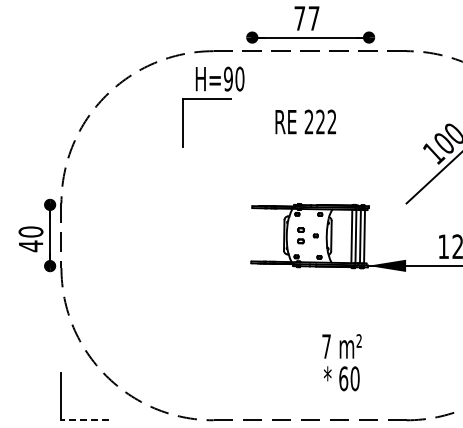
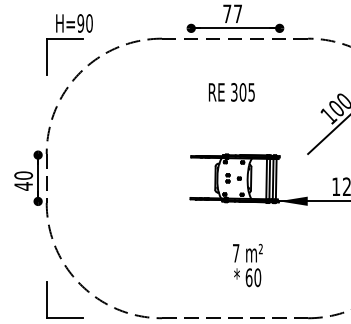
part: (213, 99) -> (69, 38), moved
text: (320, 121) -> (242, 91), 222 -> 305
part: (300, 235) -> (227, 178), size x0.71
text: (341, 362) -> (247, 265), moved
line: (85, 420) -> (64, 318), dashed -> solid

